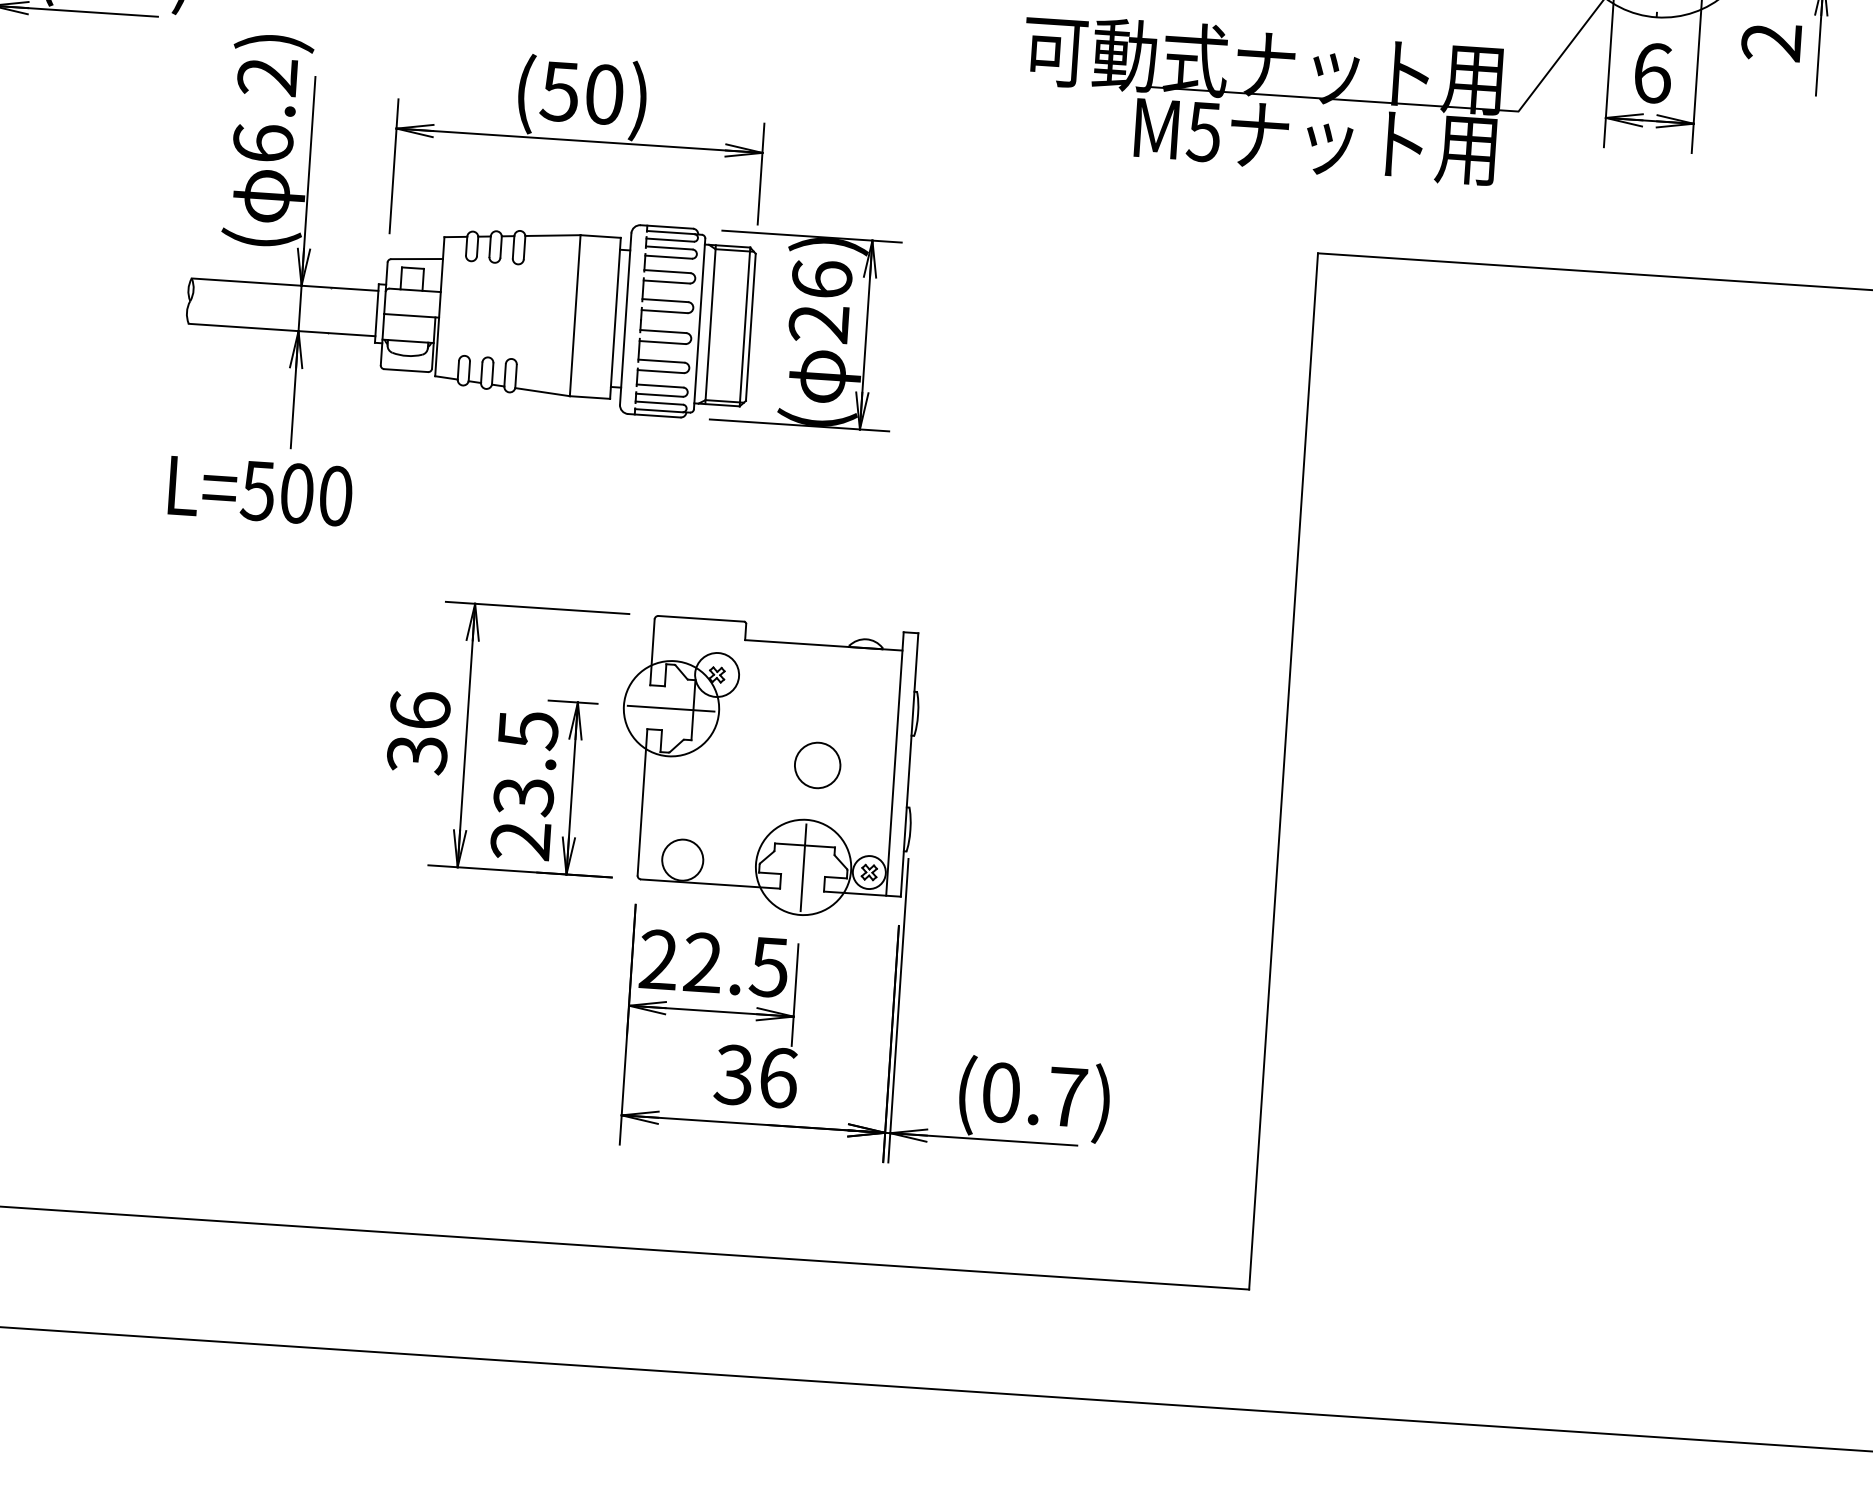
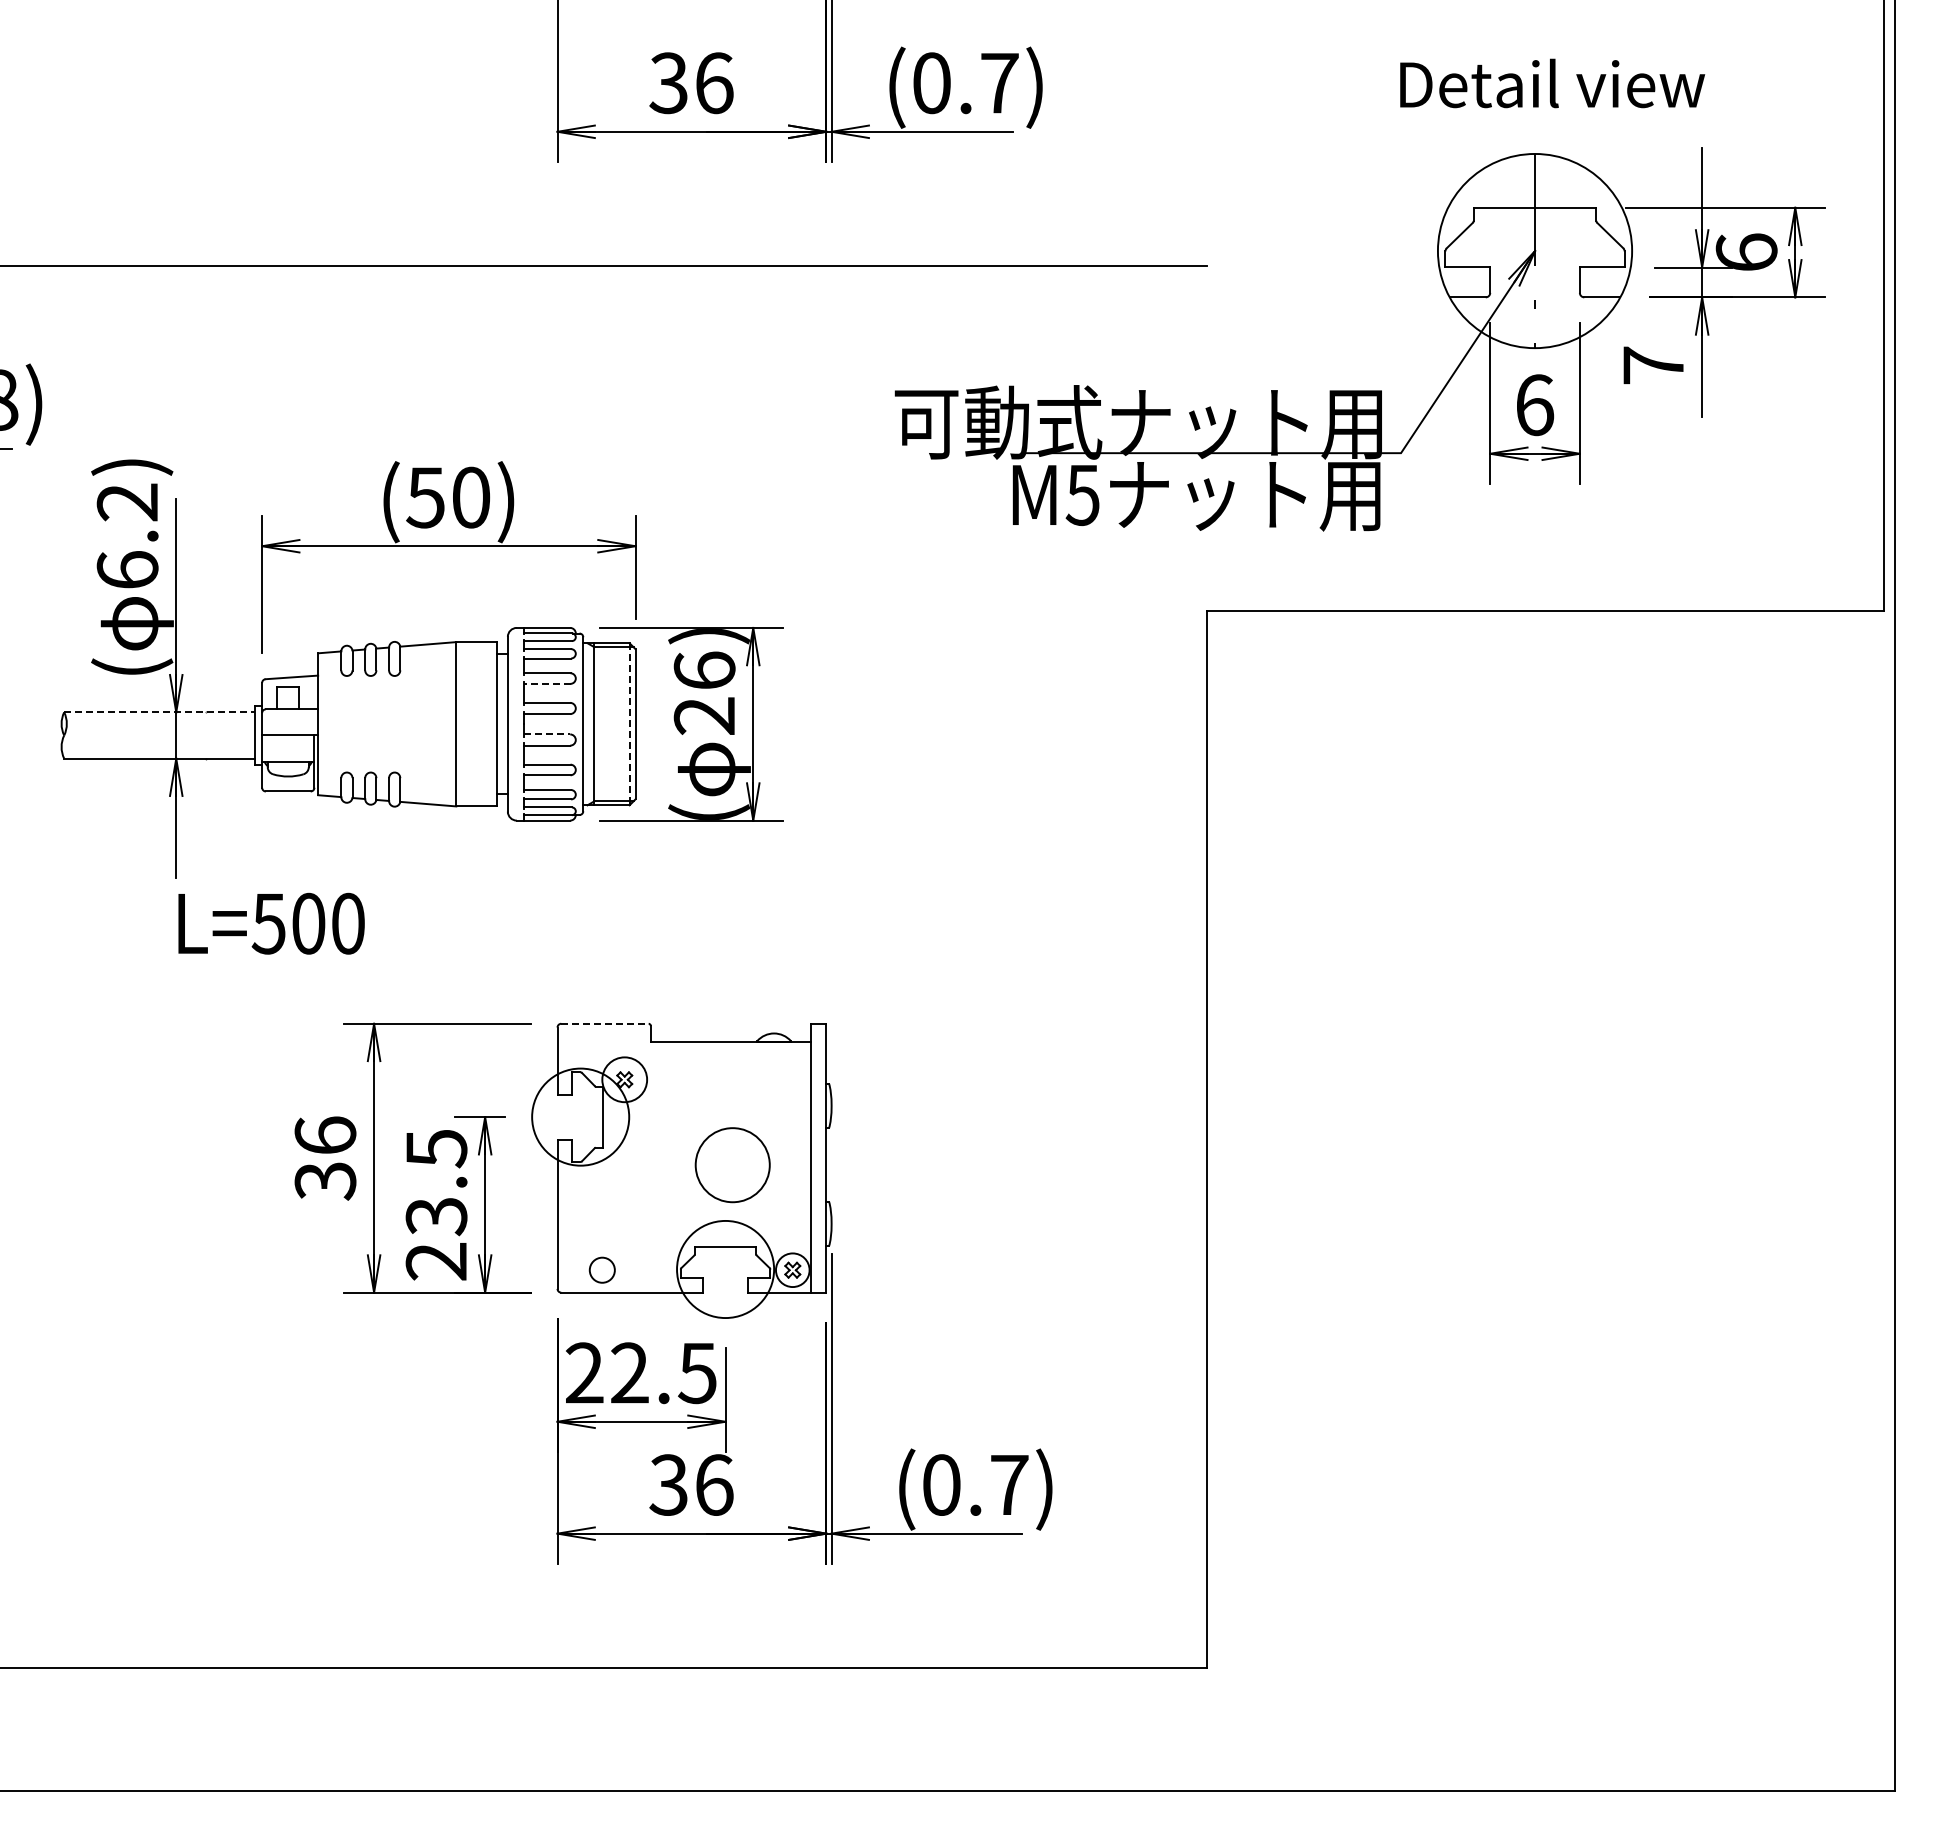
text: (1770, 42) -> (1652, 365), 2 -> 7
line: (666, 281) -> (546, 683), solid -> dashed
line: (285, 284) -> (159, 712), solid -> dashed
line: (744, 327) -> (629, 724), solid -> dashed
line: (663, 331) -> (547, 734), solid -> dashed
text: (260, 490) -> (271, 923), moved
line: (700, 618) -> (604, 1023), solid -> dashed
line: (671, 709) -> (580, 1117), removed
circle: (818, 765) -> (733, 1164), size x1.6
circle: (682, 860) -> (602, 1270), size x0.6
line: (803, 867) -> (725, 1269), removed

